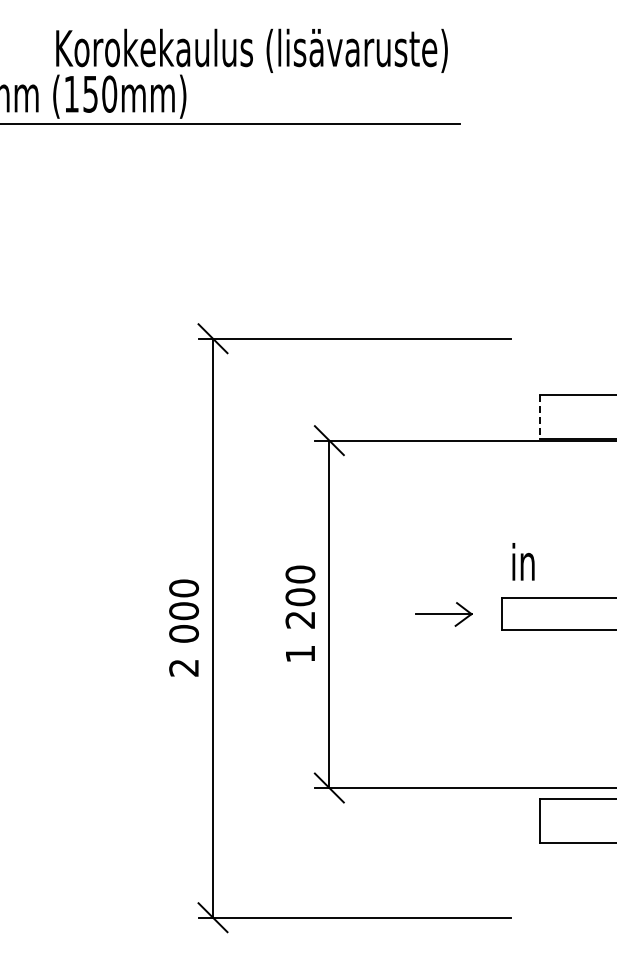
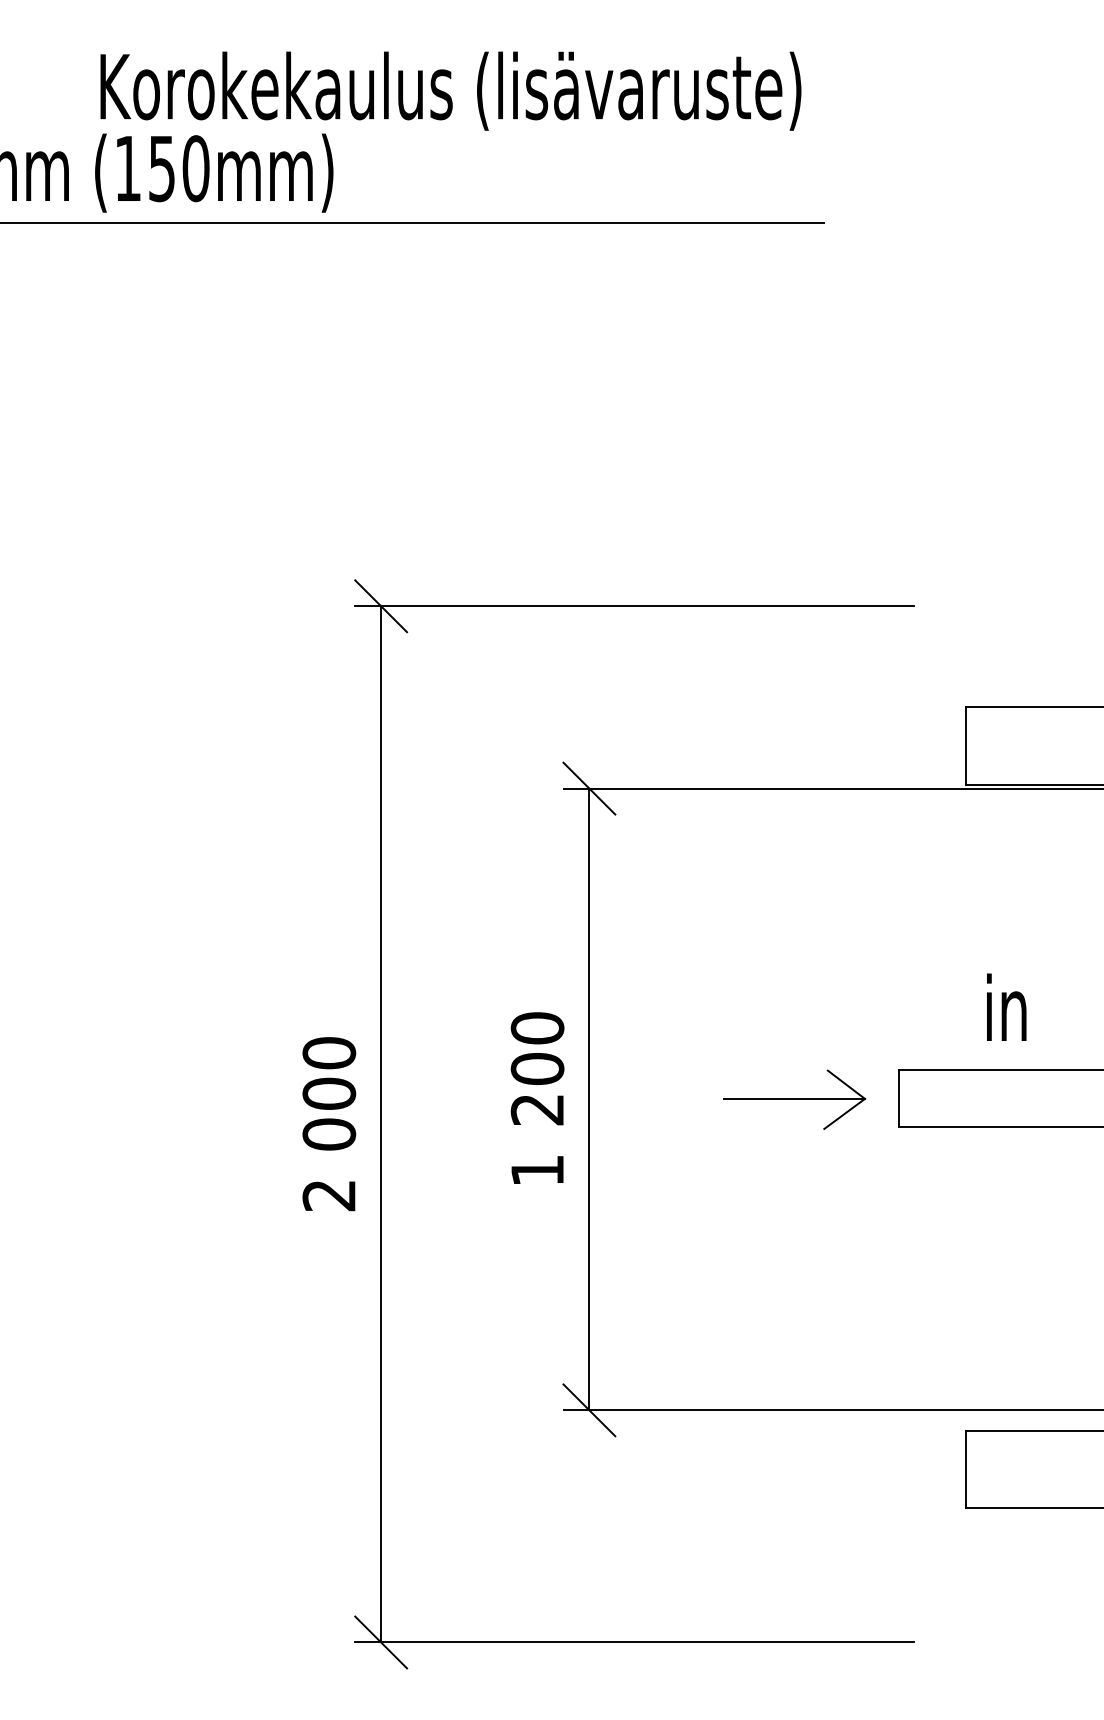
line: (539, 416) -> (965, 745), dashed -> solid
text: (523, 561) -> (1006, 1006), moved
part: (443, 614) -> (793, 1099), size x1.43

